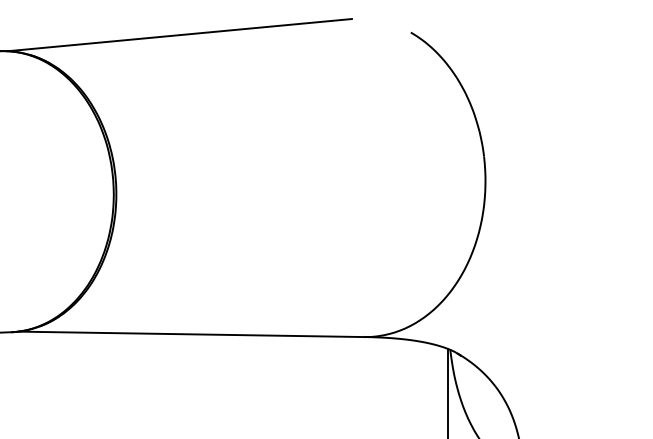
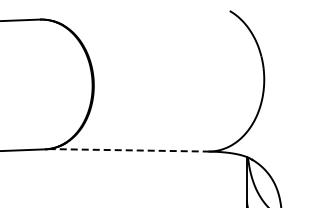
line: (178, 33) -> (122, 11), removed
line: (191, 334) -> (128, 150), solid -> dashed

